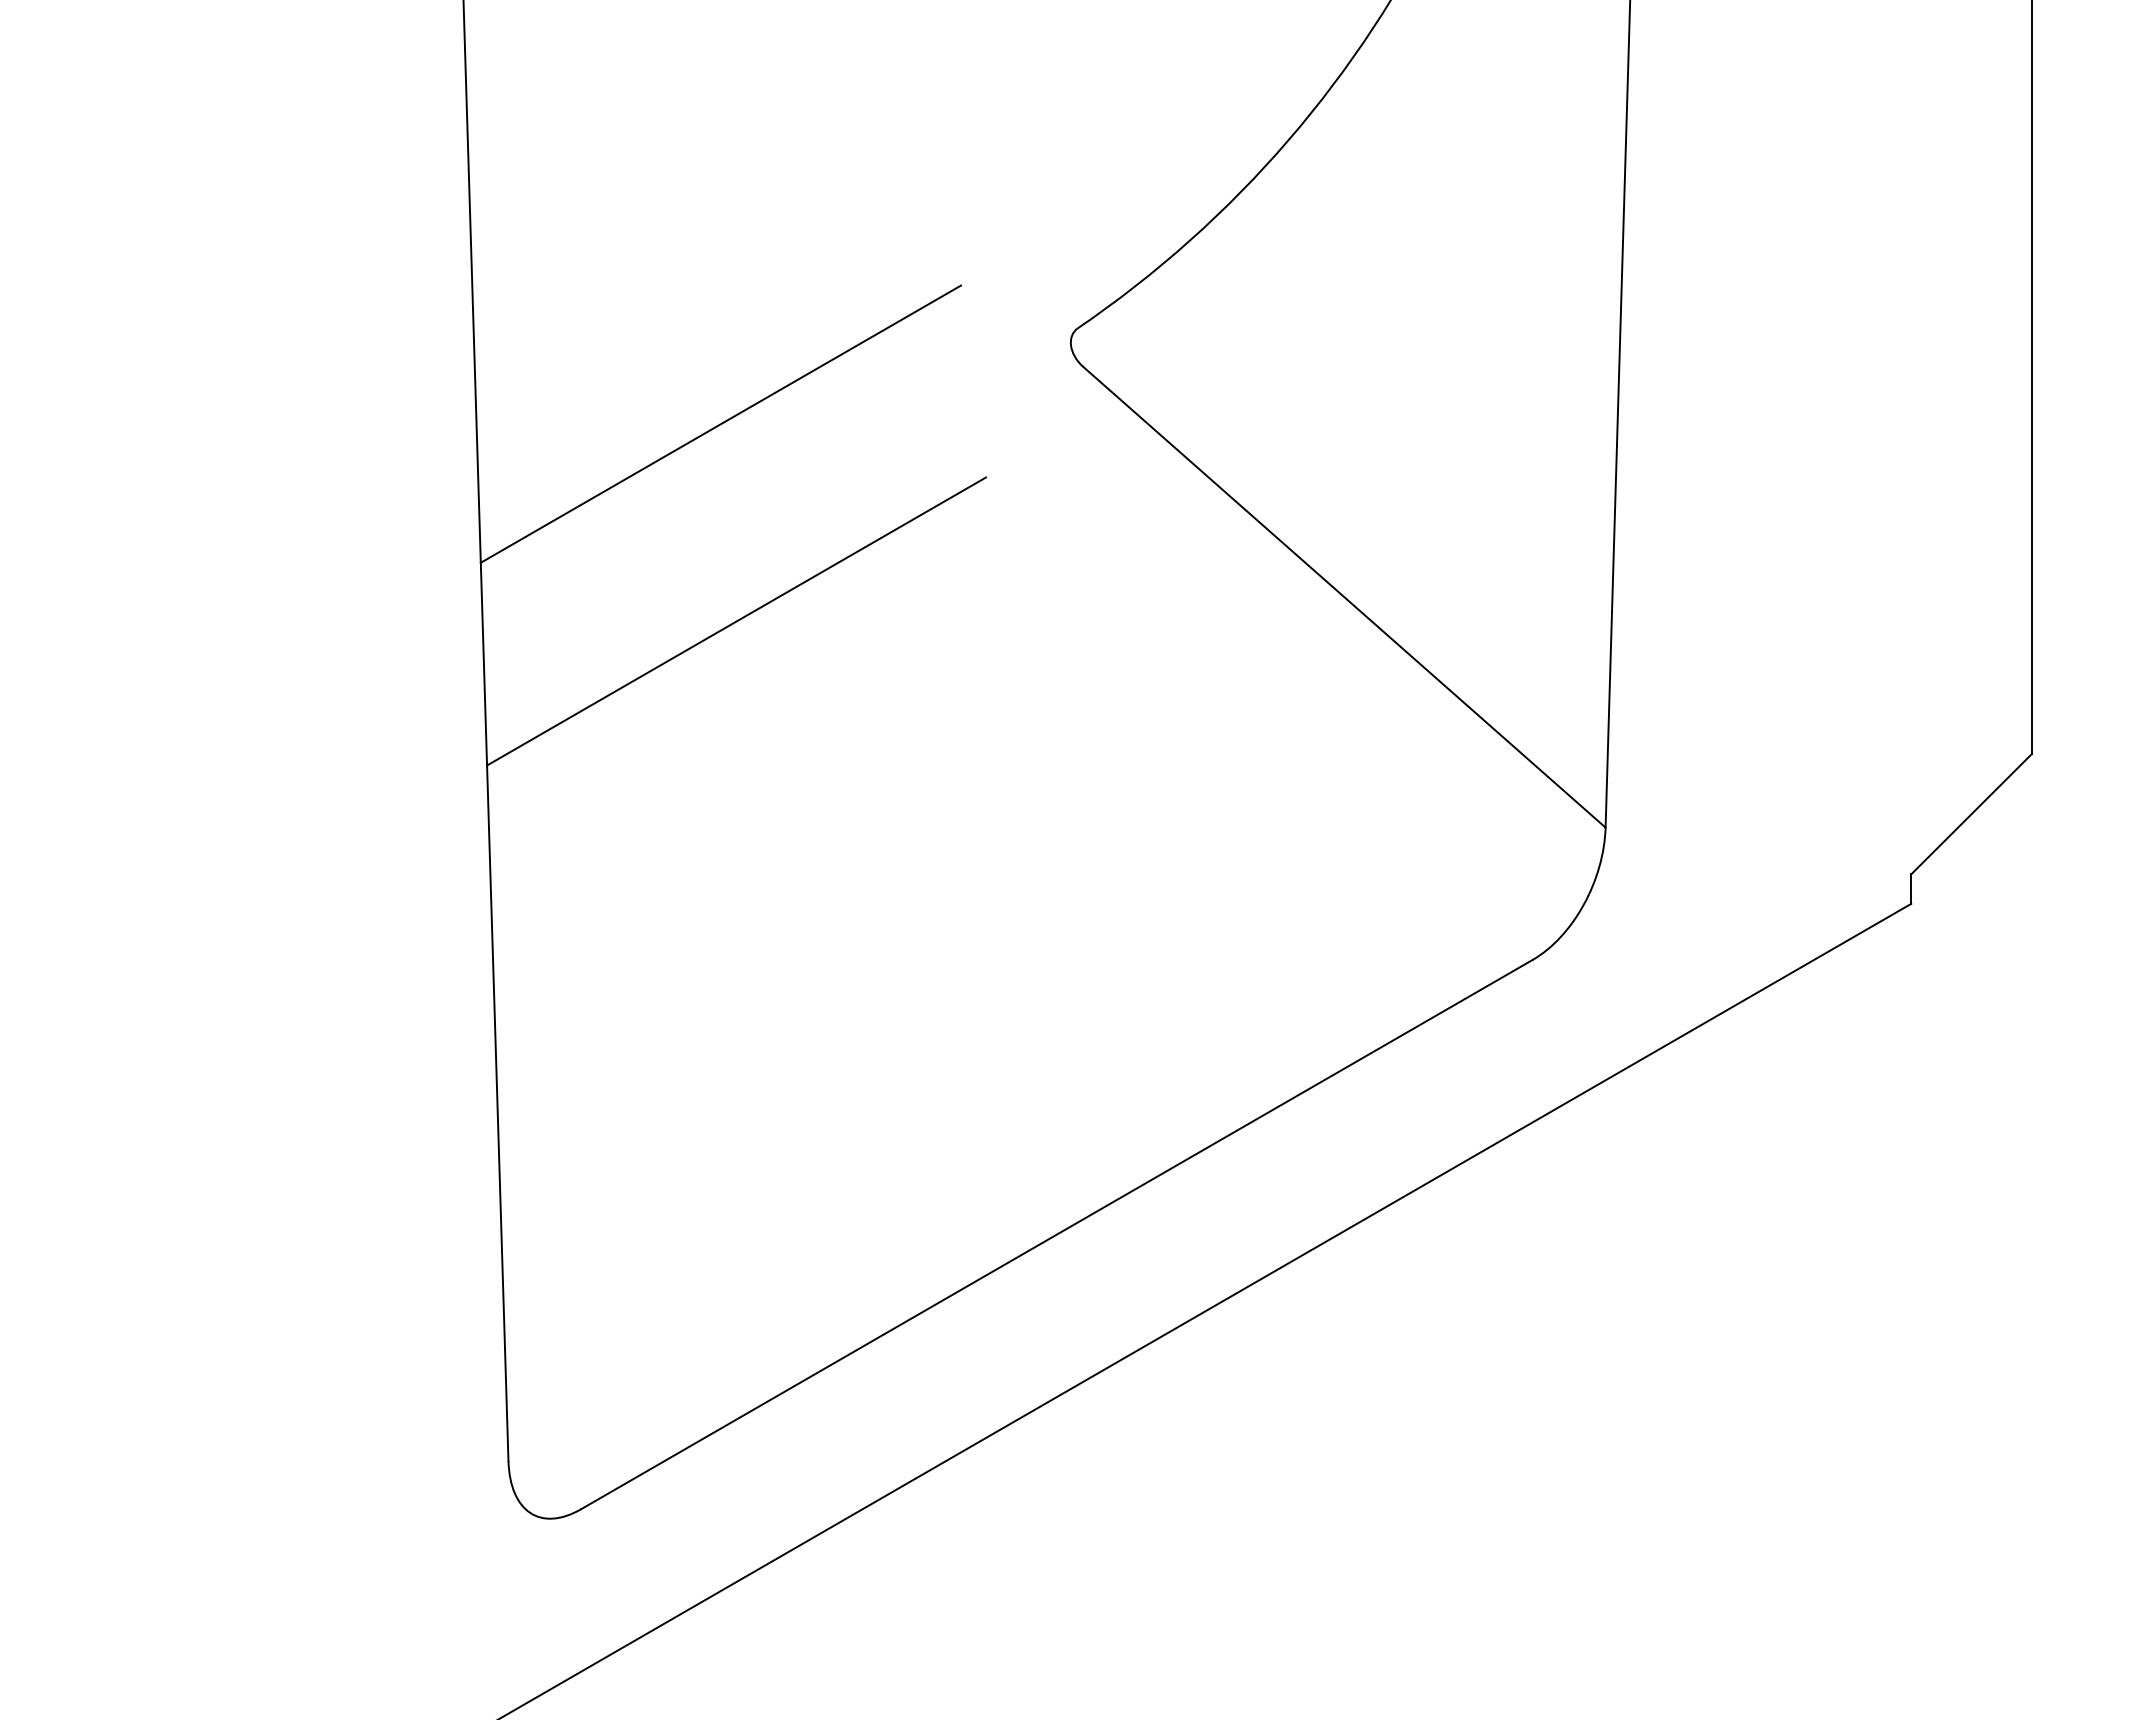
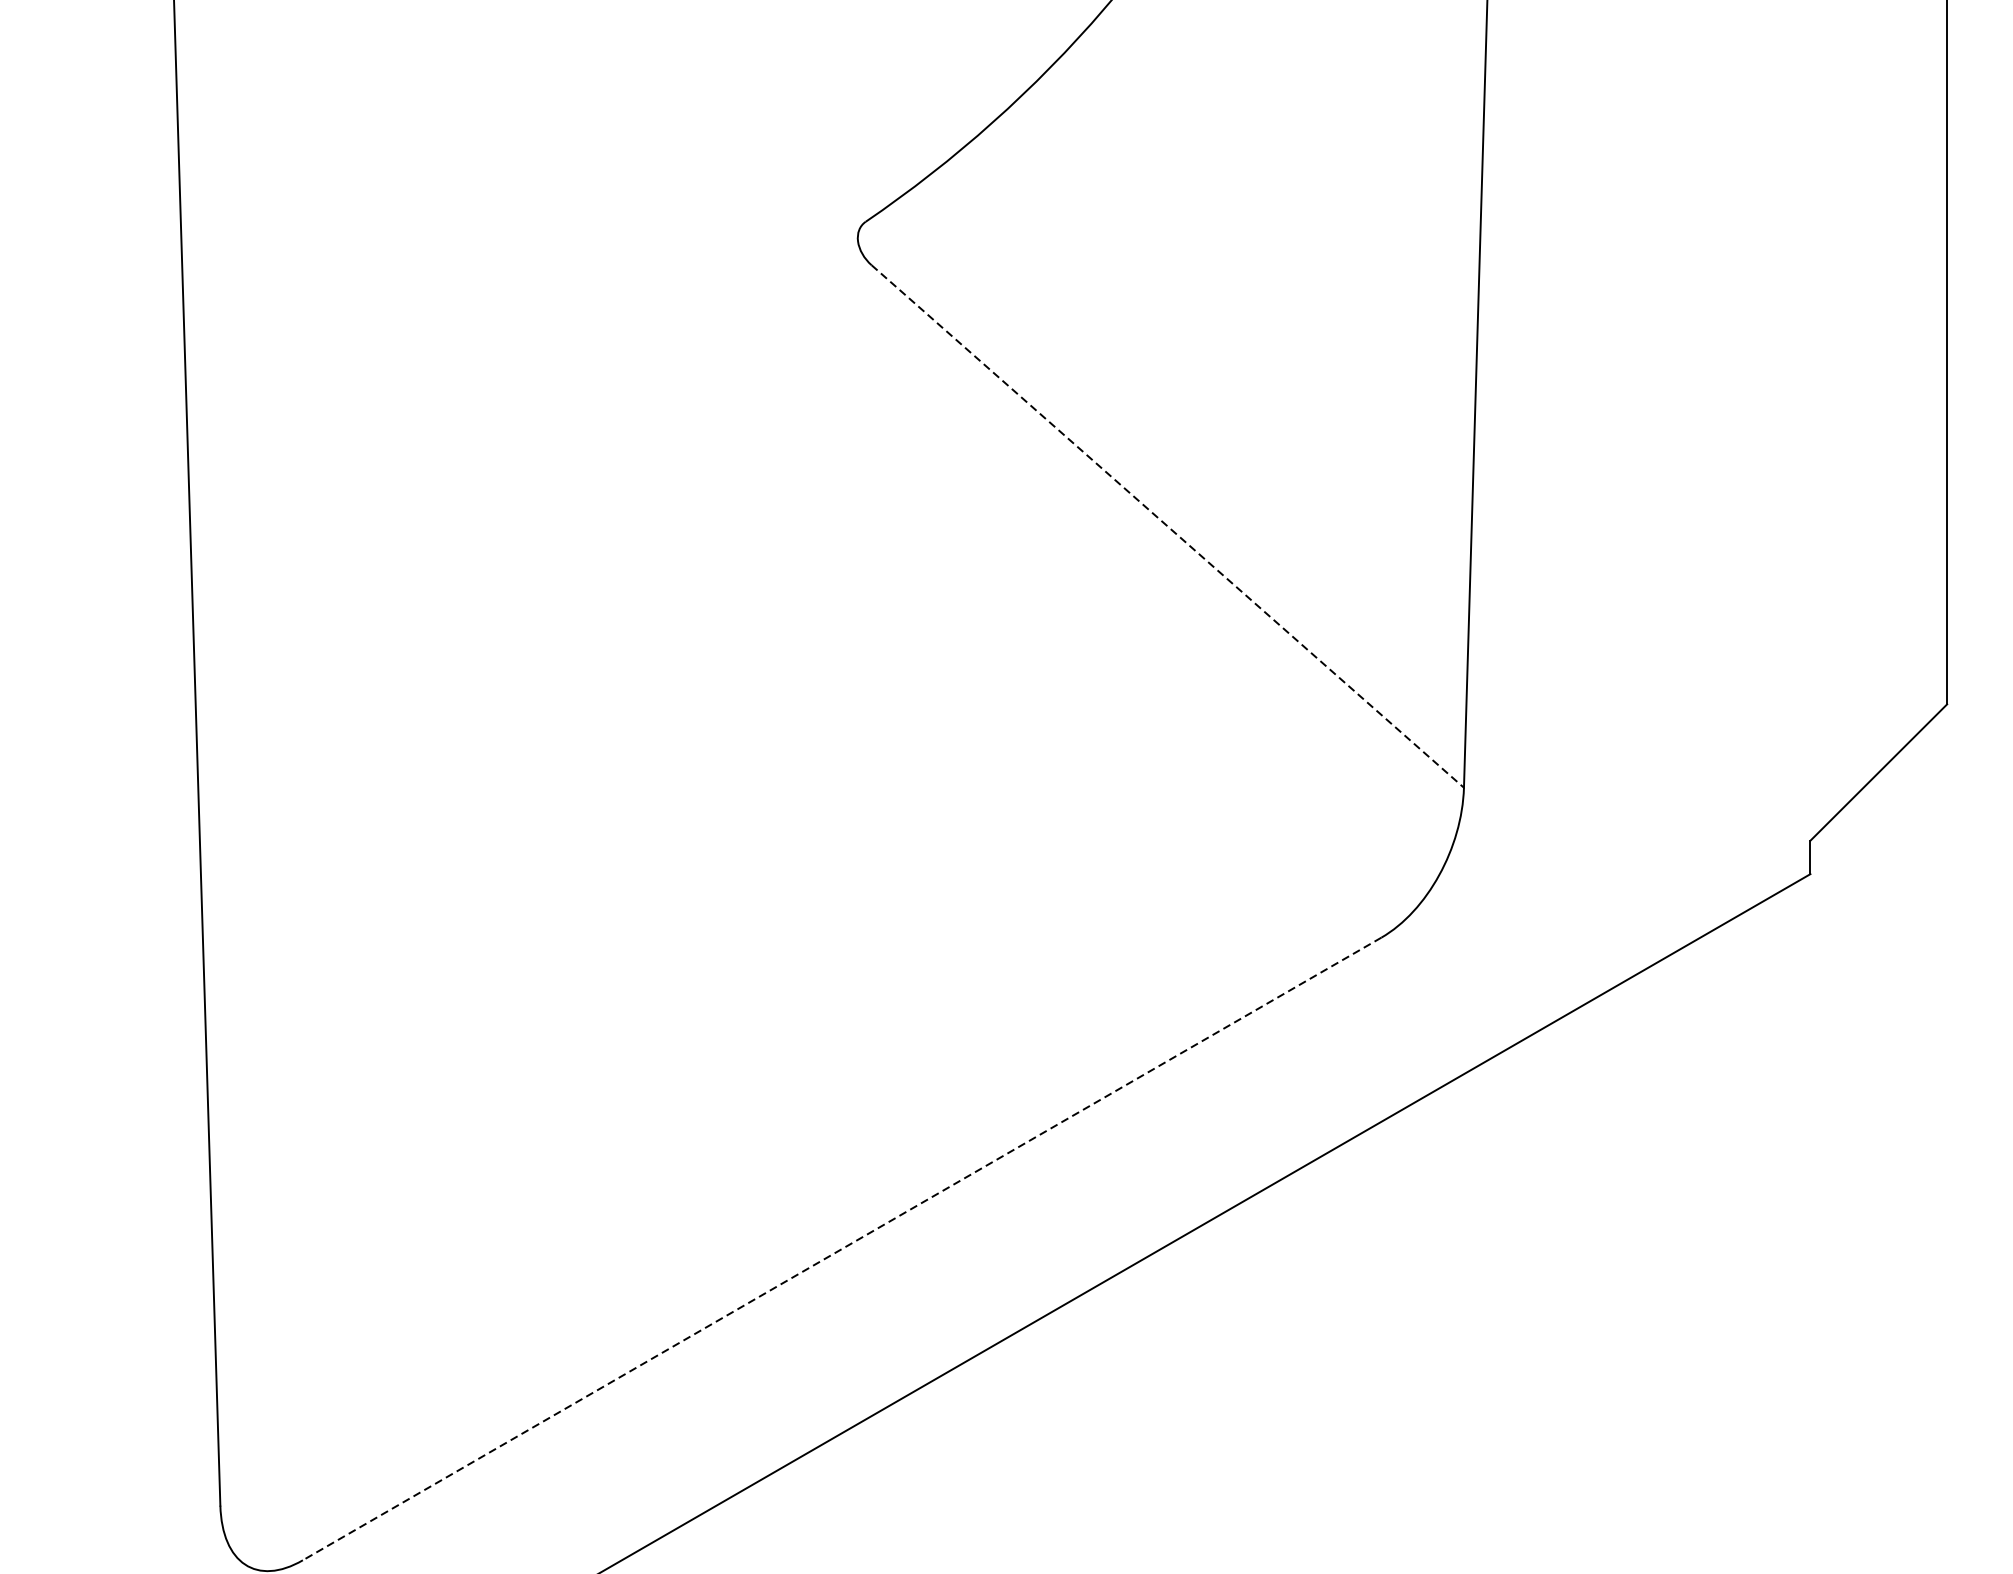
line: (720, 423) -> (460, 329), removed
line: (1344, 597) -> (1168, 526), solid -> dashed
line: (736, 621) -> (478, 554), removed
line: (1056, 1234) -> (841, 1248), solid -> dashed

